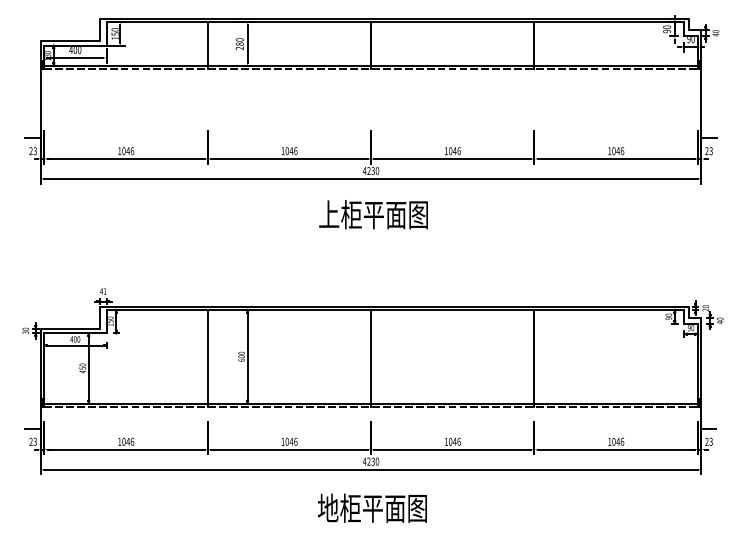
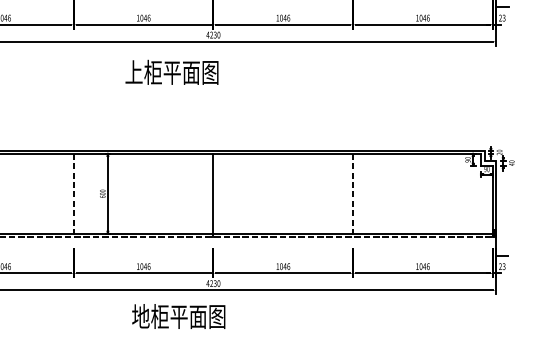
text: (373, 214) -> (171, 72), moved
line: (207, 358) -> (73, 195), solid -> dashed
line: (534, 358) -> (353, 195), solid -> dashed
text: (372, 507) -> (178, 315), moved

